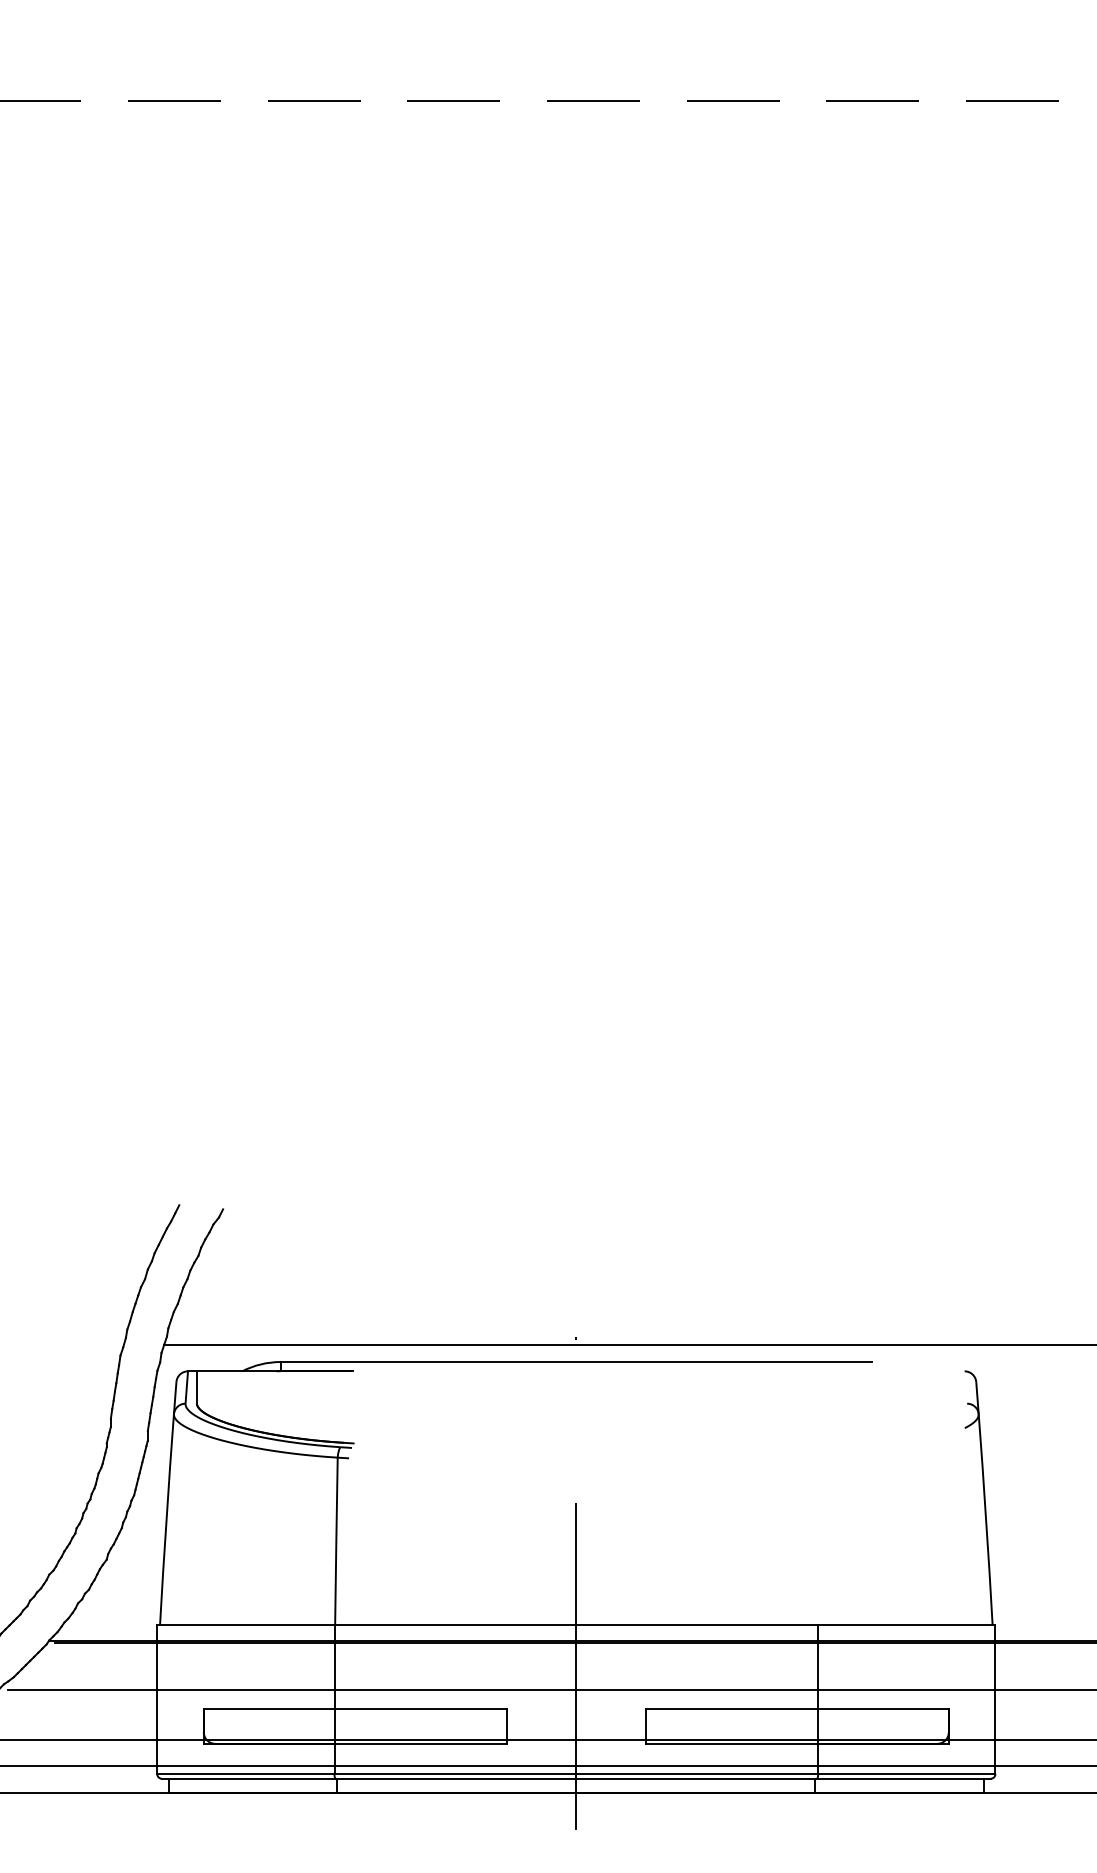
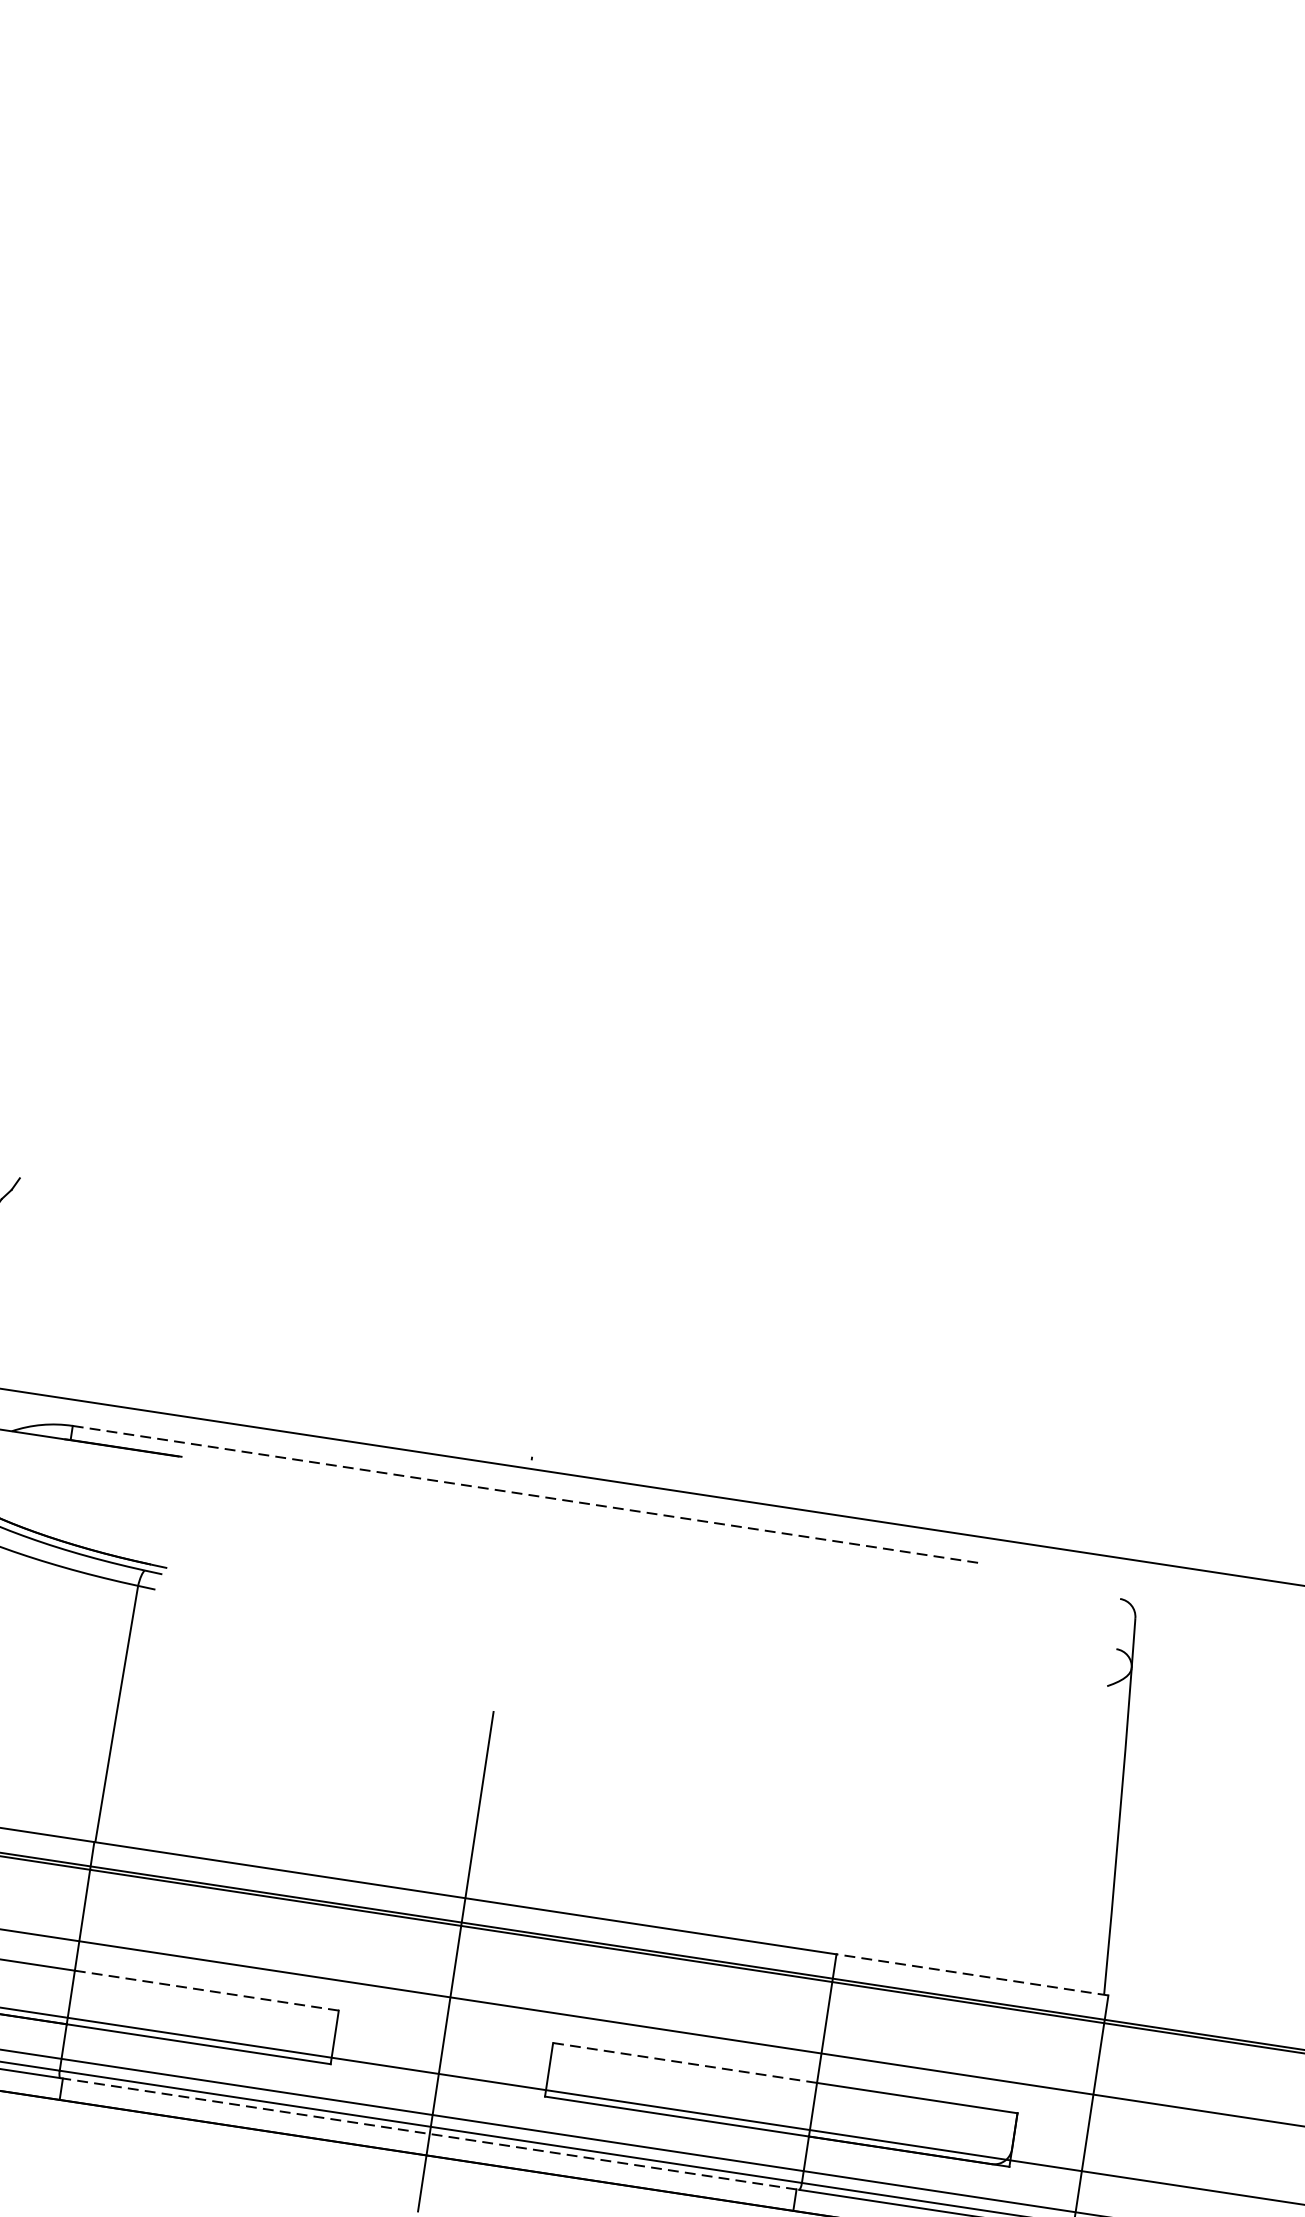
line: (576, 1362) -> (526, 1495), solid -> dashed
line: (906, 1625) -> (971, 1975), solid -> dashed
line: (421, 1708) -> (208, 1990), solid -> dashed
line: (732, 1708) -> (685, 2062), solid -> dashed
line: (576, 1778) -> (430, 2133), solid -> dashed

